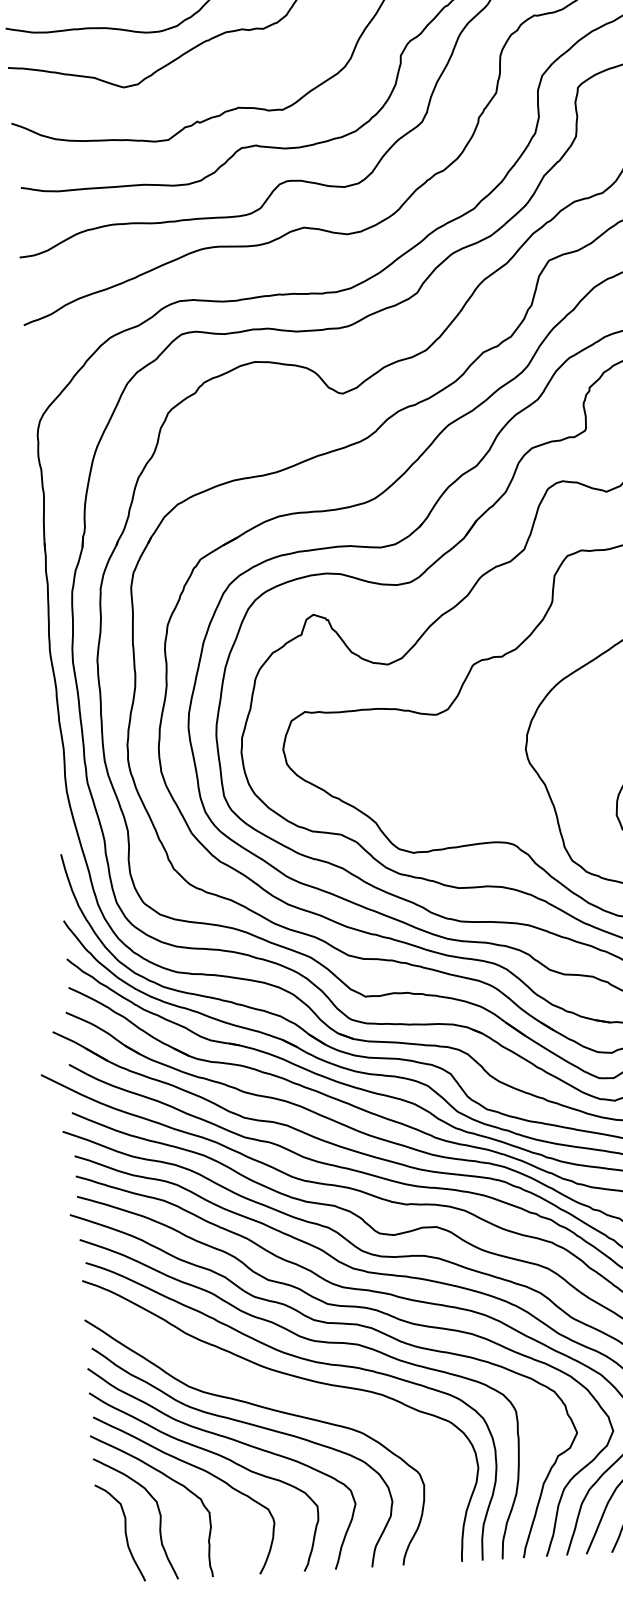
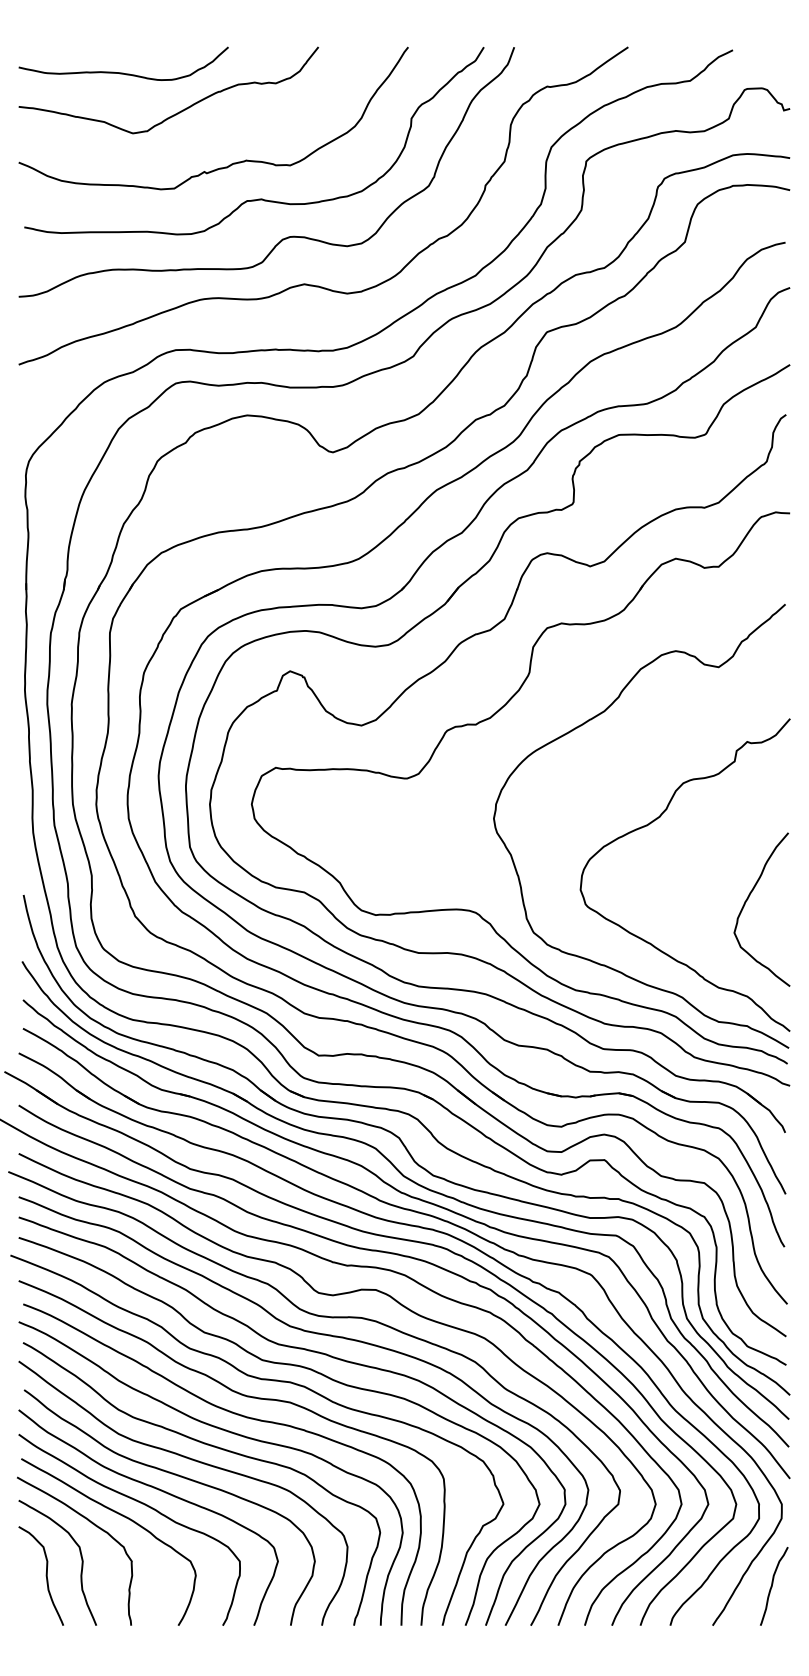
curve: (284, 1394) -> (213, 1447), added

